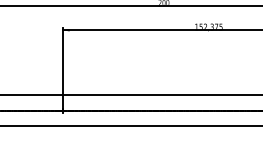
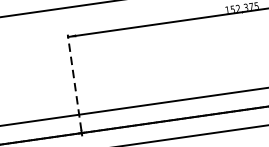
line: (62, 68) -> (74, 82), solid -> dashed

